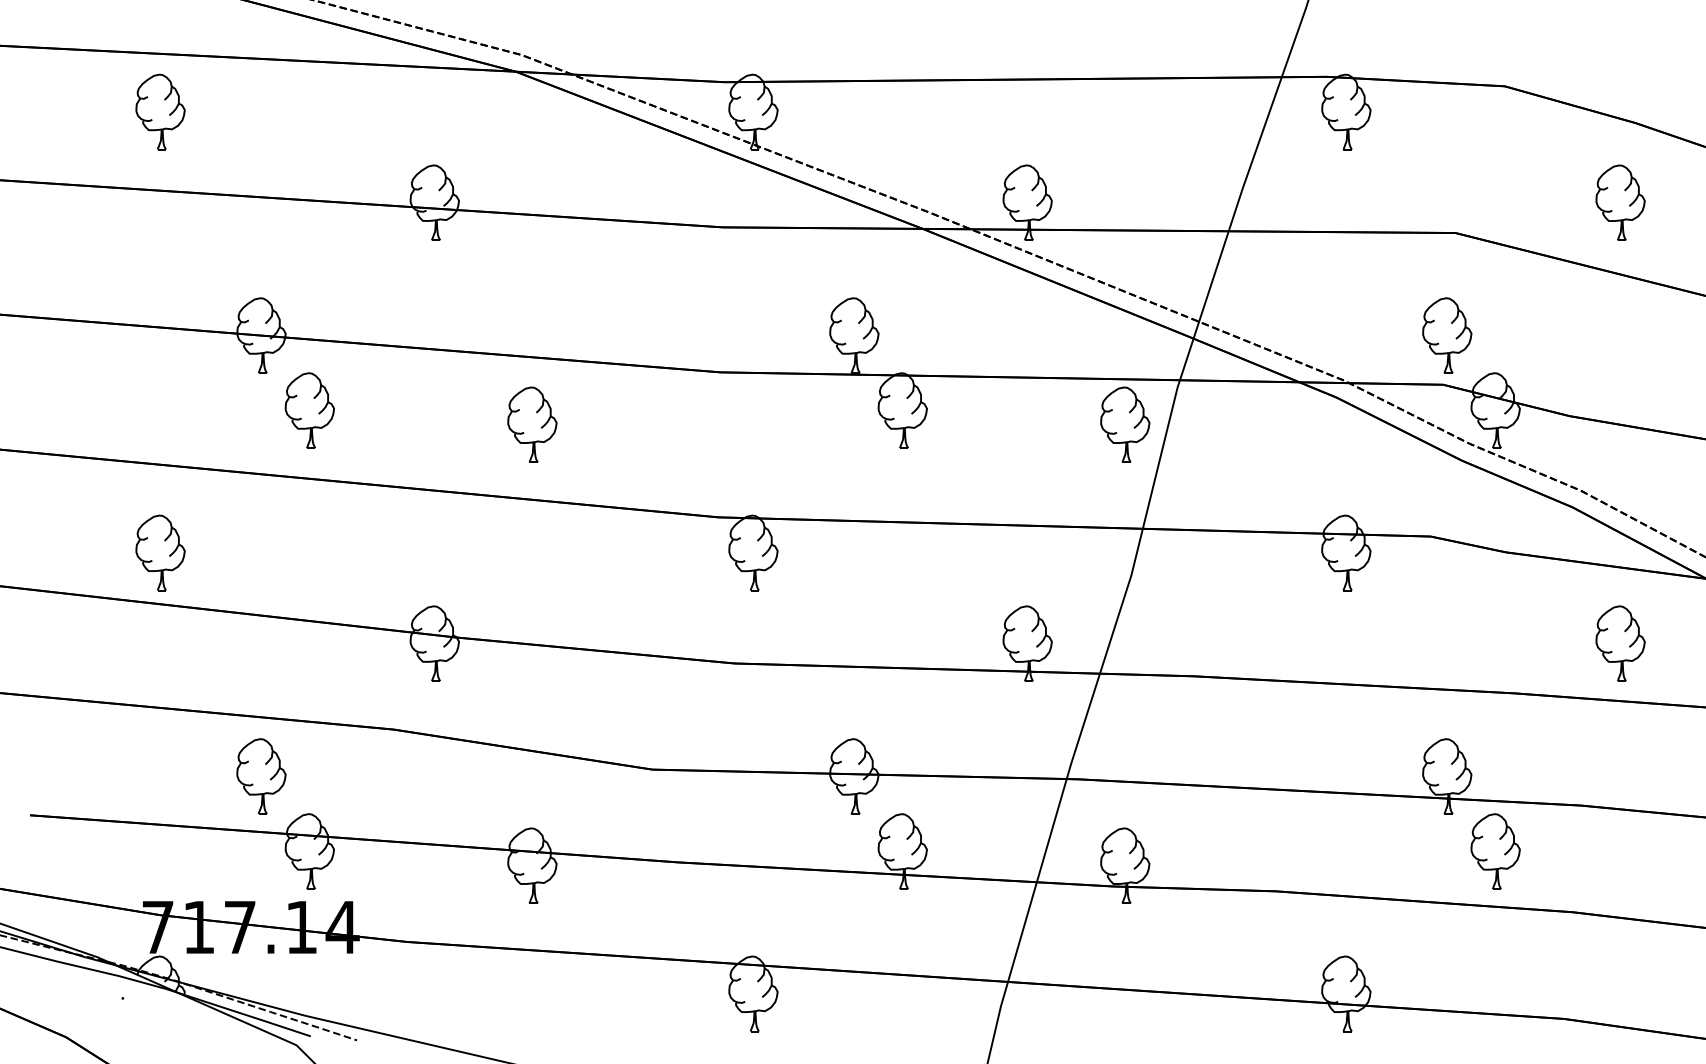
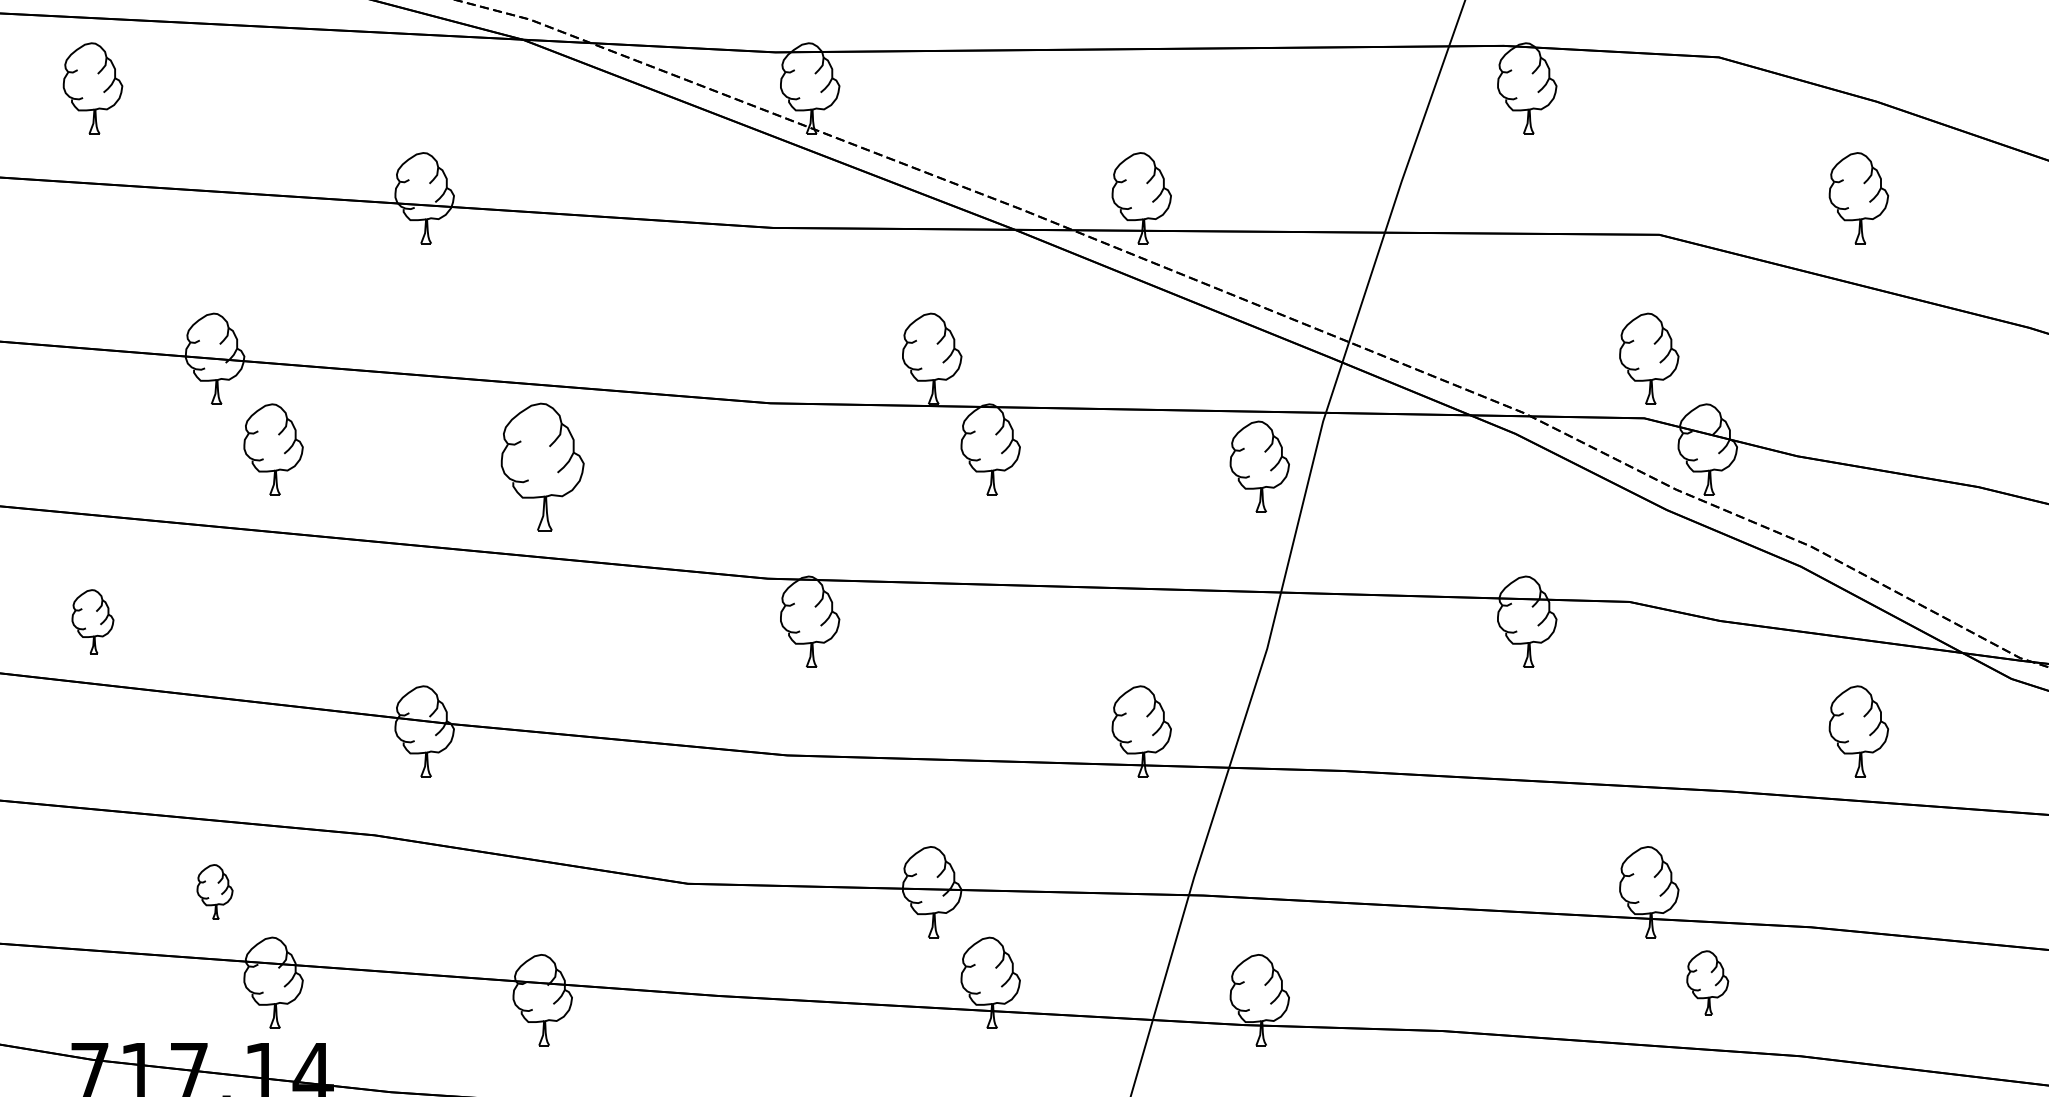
part: (532, 424) -> (542, 466), size x1.4
part: (160, 552) -> (92, 621), size x0.7
part: (261, 776) -> (215, 892), size x0.6
part: (1495, 851) -> (1707, 982), size x0.7

